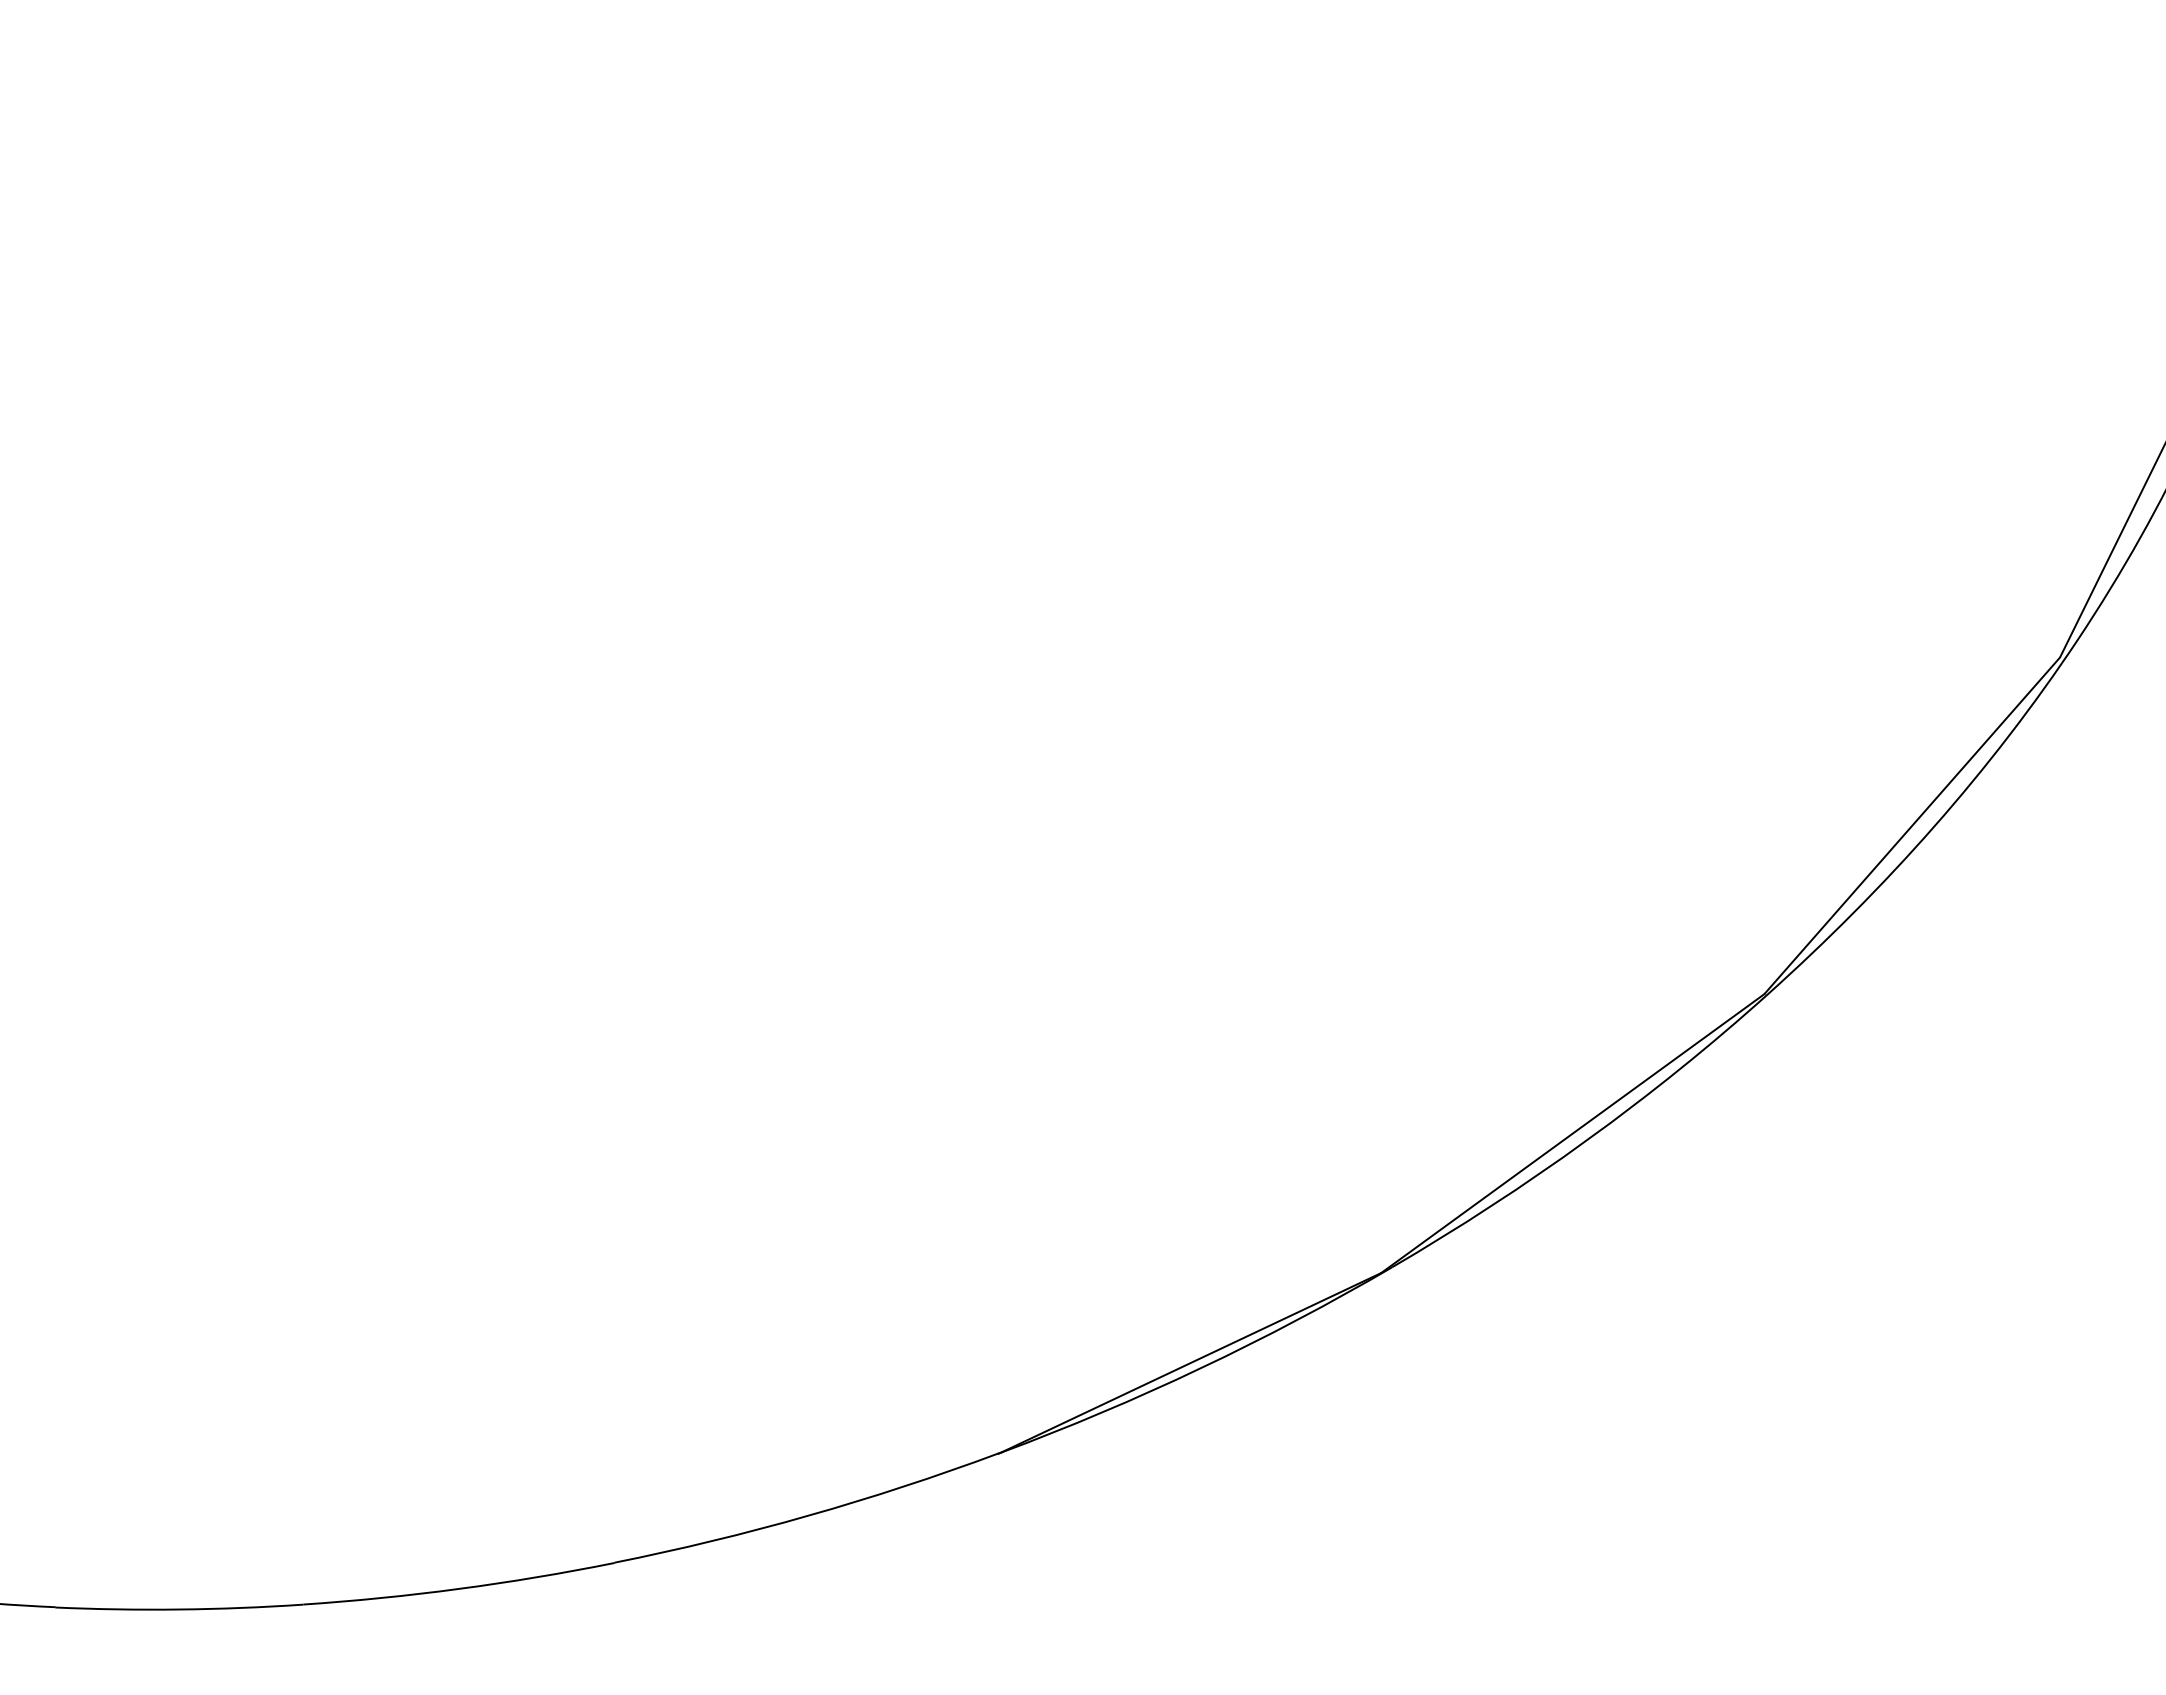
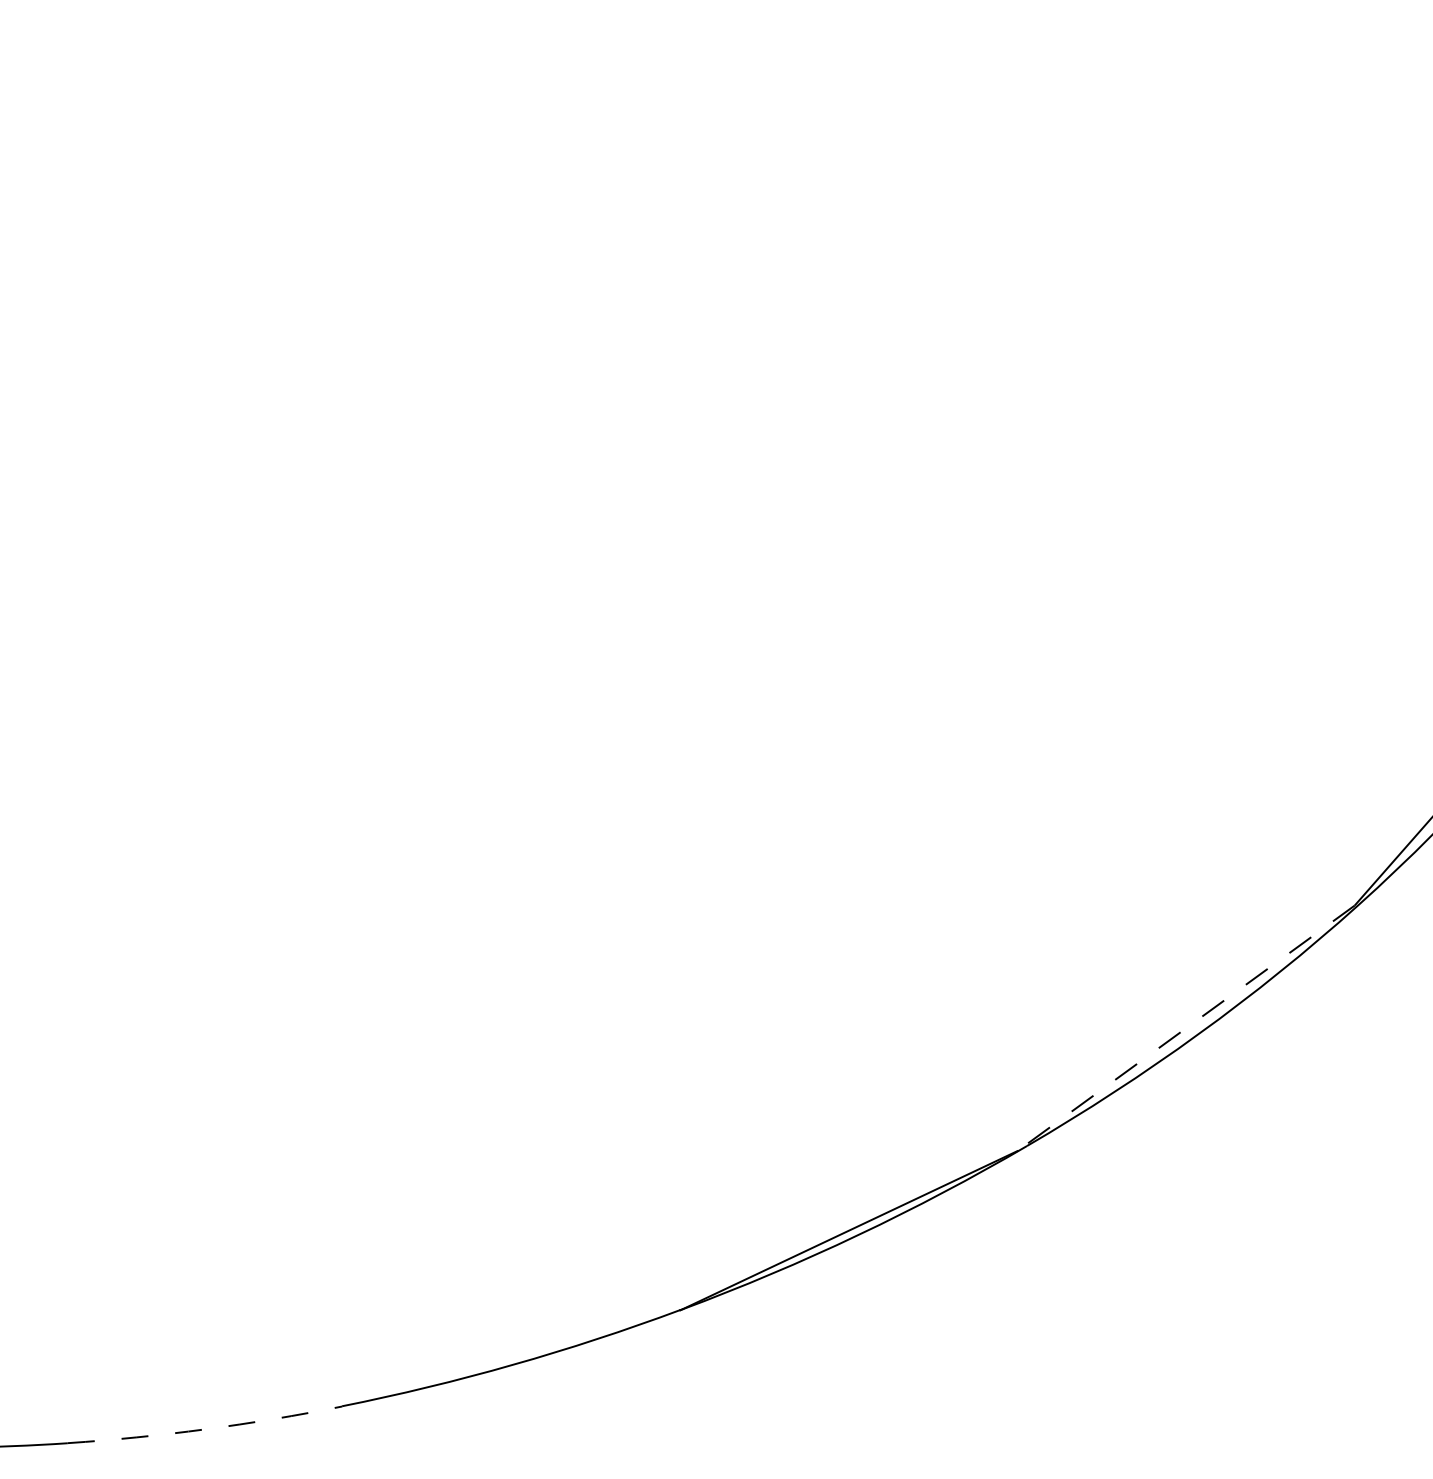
line: (1572, 1133) -> (1185, 1028), solid -> dashed
arc: (459, 1588) -> (205, 1429), solid -> dashed

